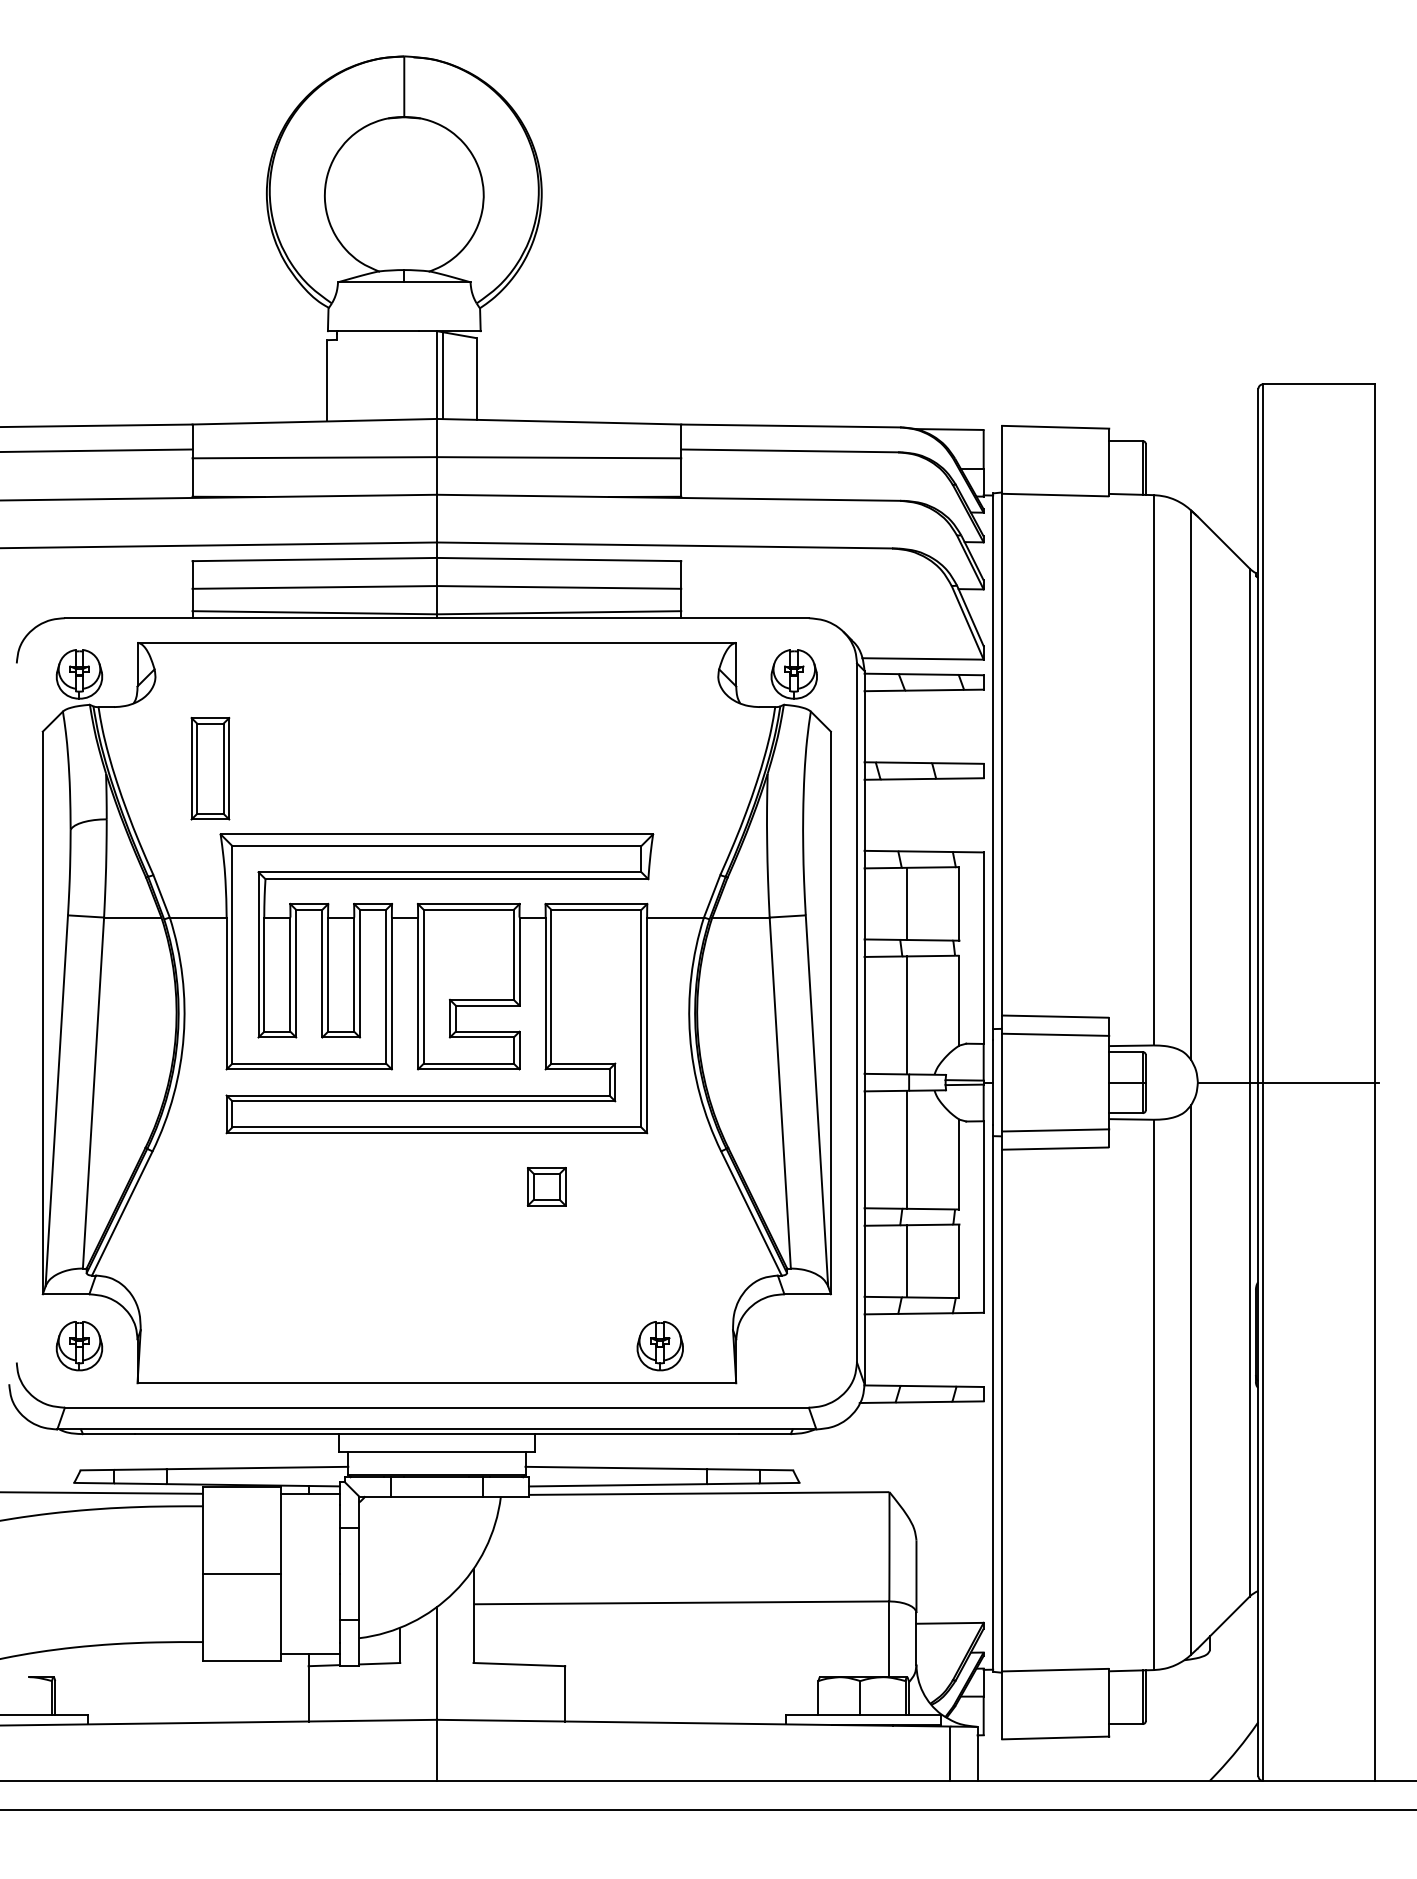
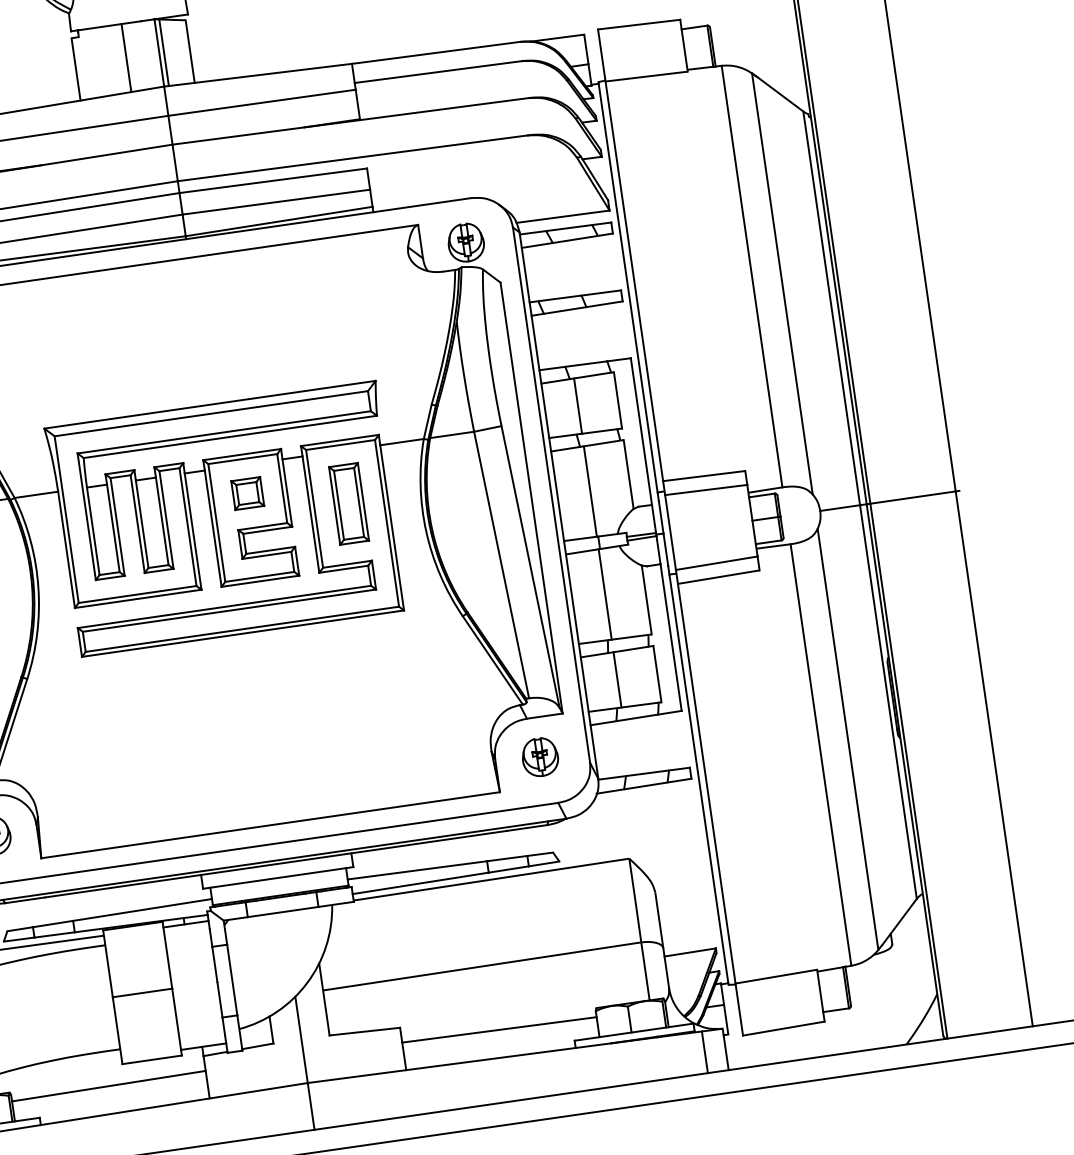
line: (393, 375) -> (126, 58), added
part: (210, 768) -> (349, 503), moved
part: (546, 1186) -> (247, 493), moved
part: (659, 1346) -> (539, 757), moved
line: (181, 1686) -> (108, 1085), added
line: (691, 1686) -> (499, 1029), added

